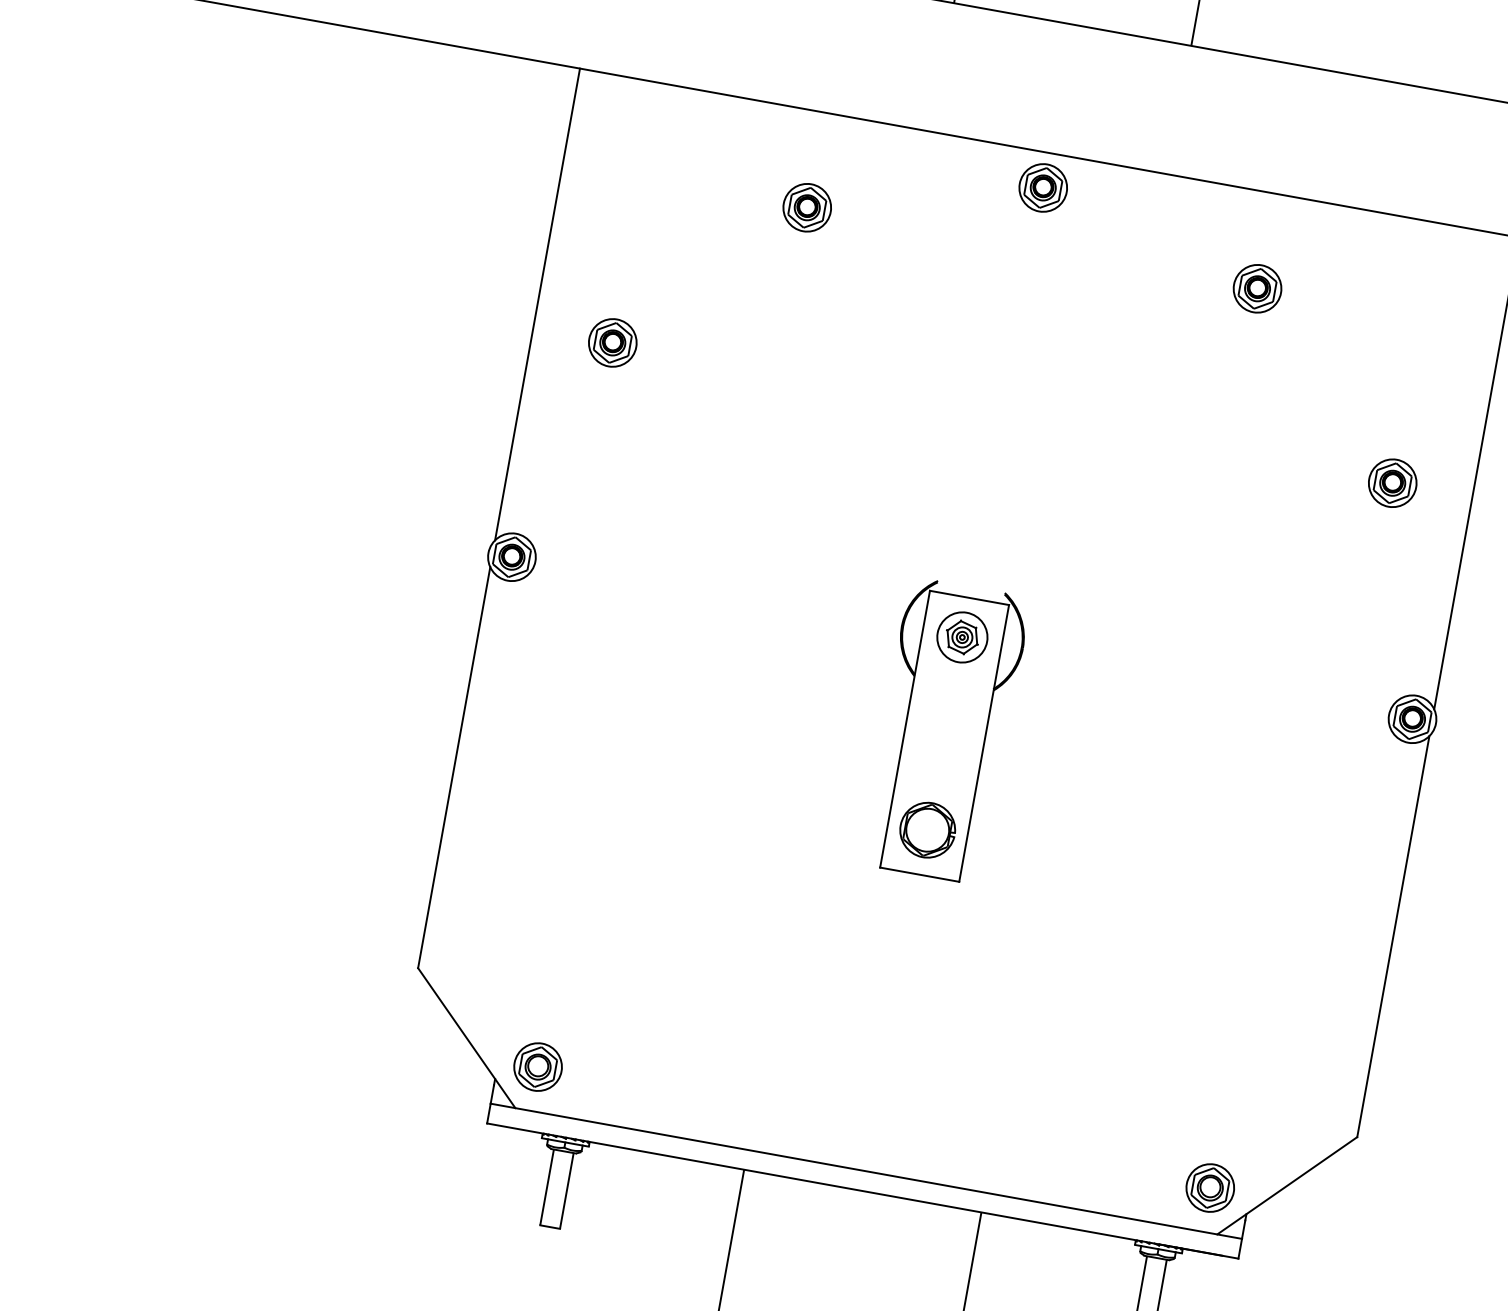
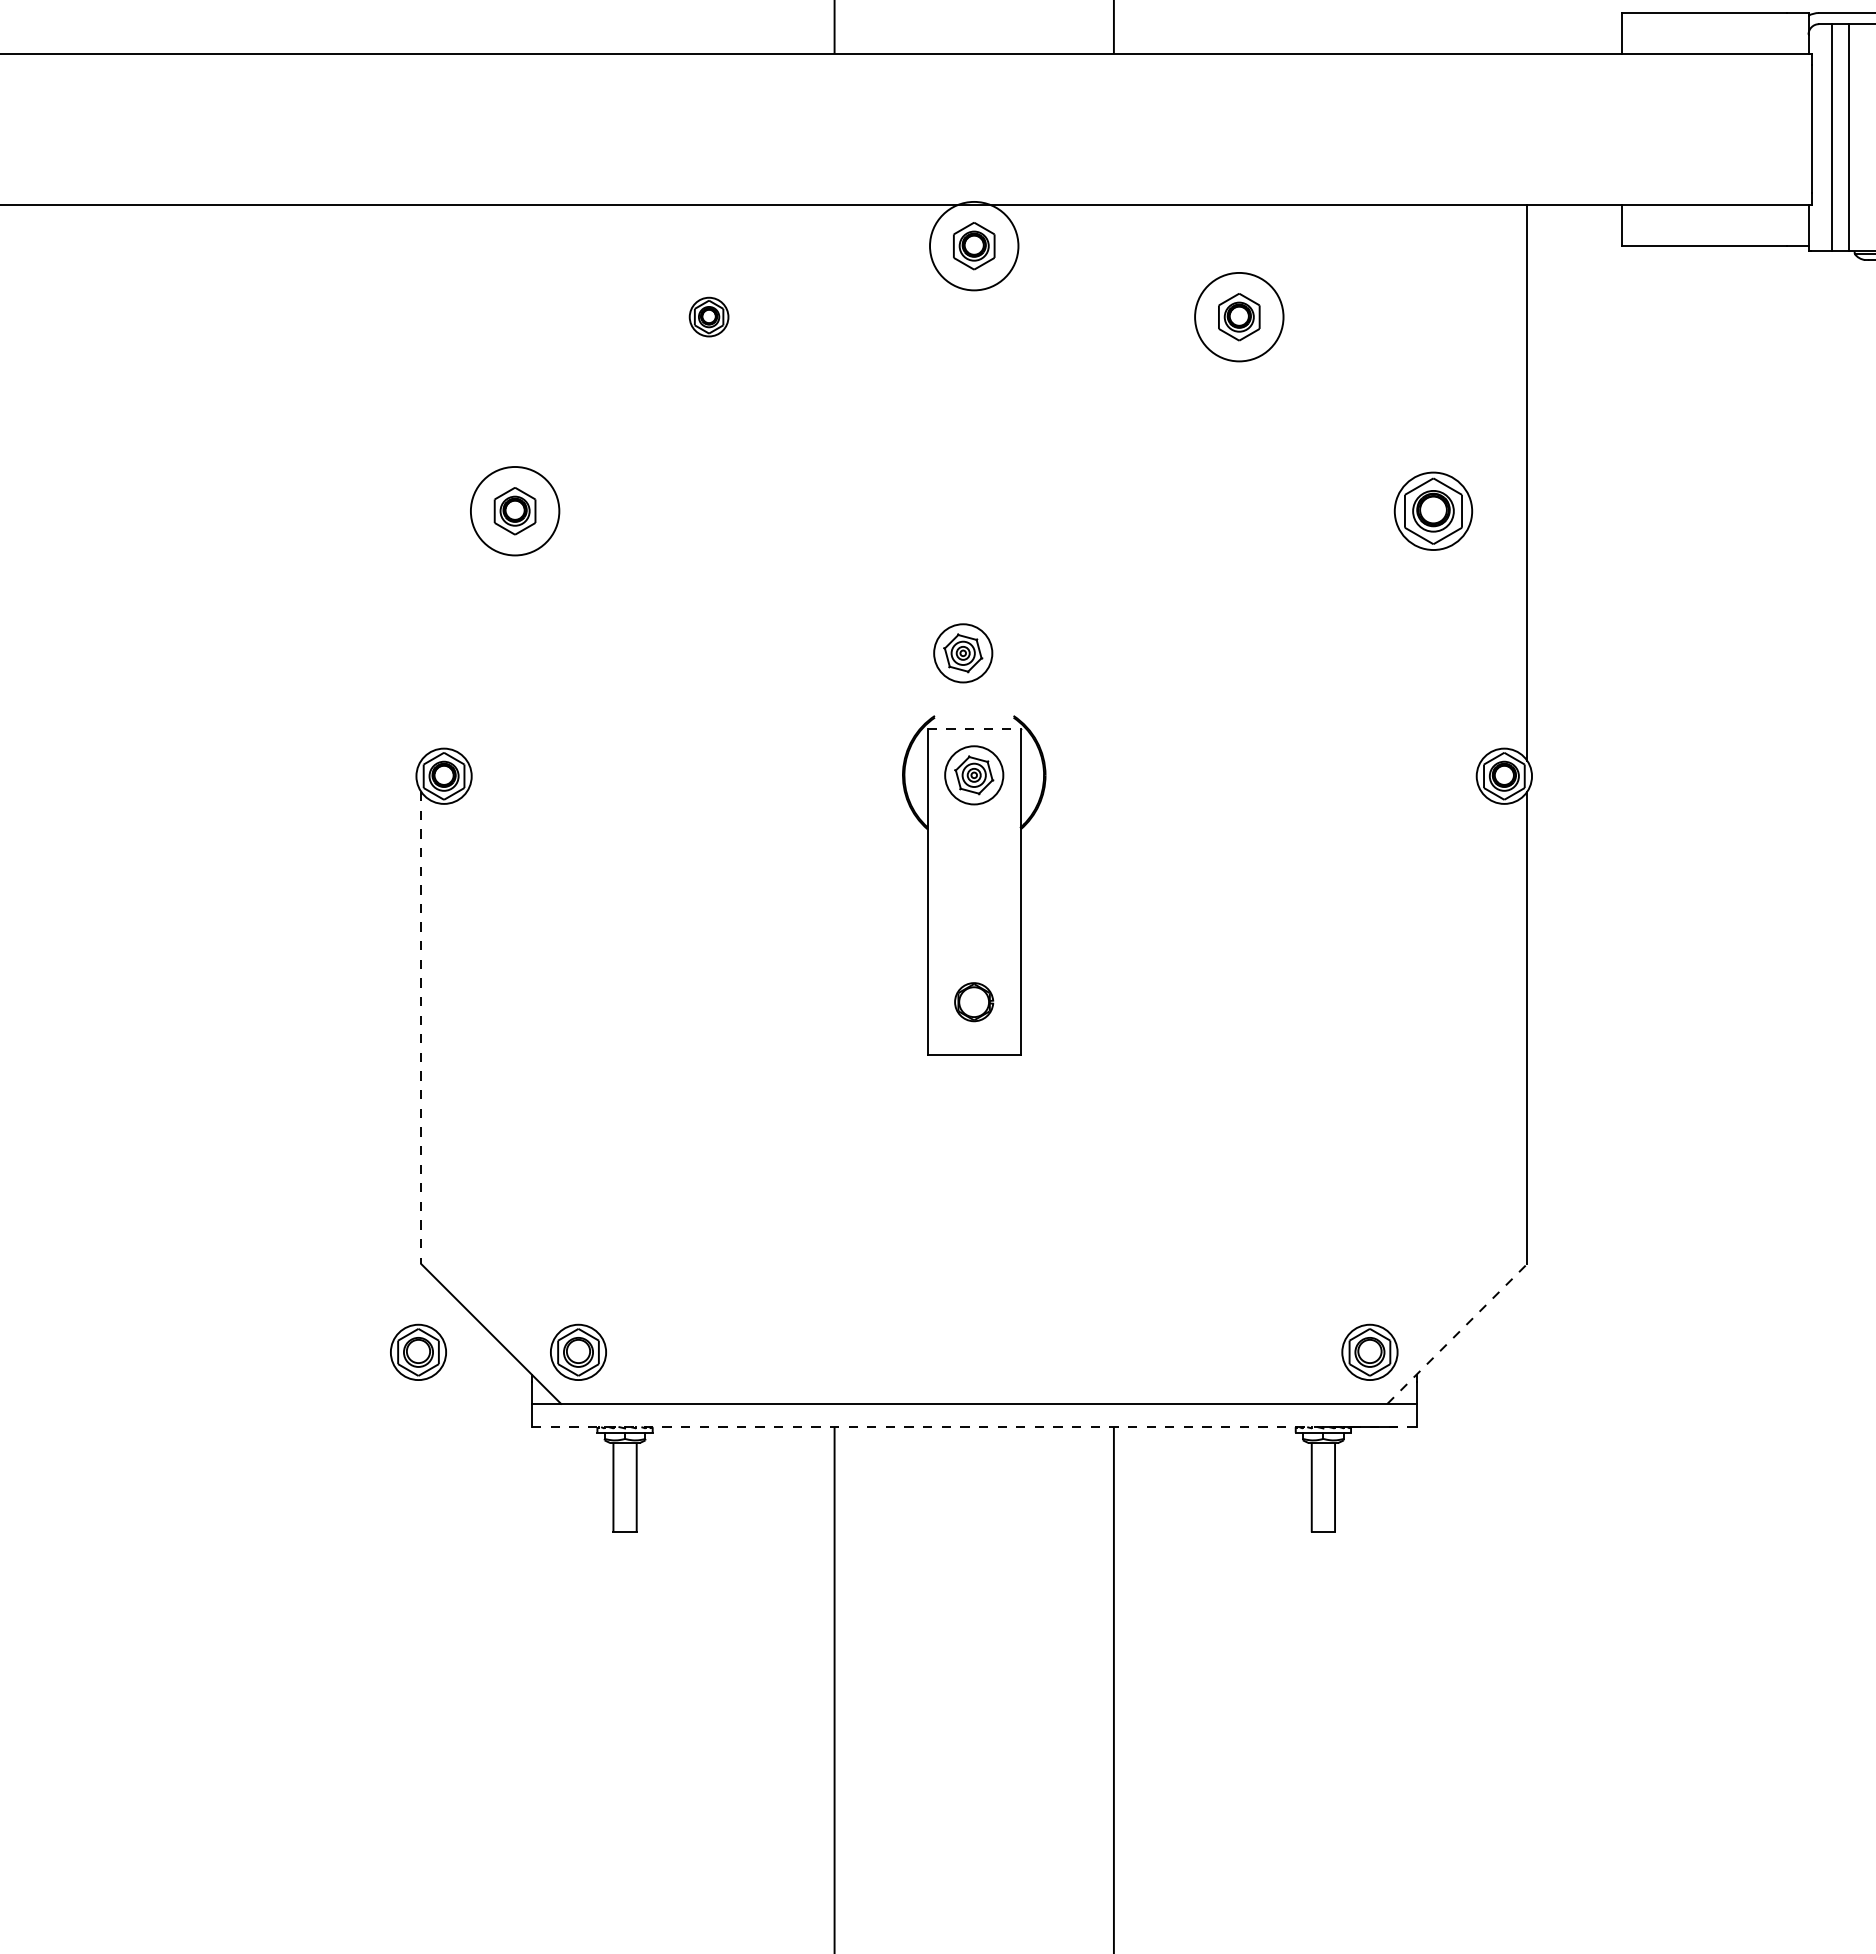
circle: (1042, 187) -> (973, 245), size x1.6
part: (806, 207) -> (708, 316), size x0.7
circle: (1256, 288) -> (1238, 316), size x1.6
line: (537, 304) -> (421, 482), removed
circle: (612, 342) -> (514, 510), size x1.6
part: (1392, 482) -> (1432, 510), size x1.4
part: (971, 532) -> (963, 653), added
line: (969, 597) -> (974, 728), solid -> dashed
line: (454, 768) -> (421, 1028), solid -> dashed
part: (927, 829) -> (973, 1001), size x0.6
part: (402, 1041) -> (418, 1351), added
line: (1287, 1186) -> (1457, 1334), solid -> dashed
line: (862, 1191) -> (974, 1427), solid -> dashed

